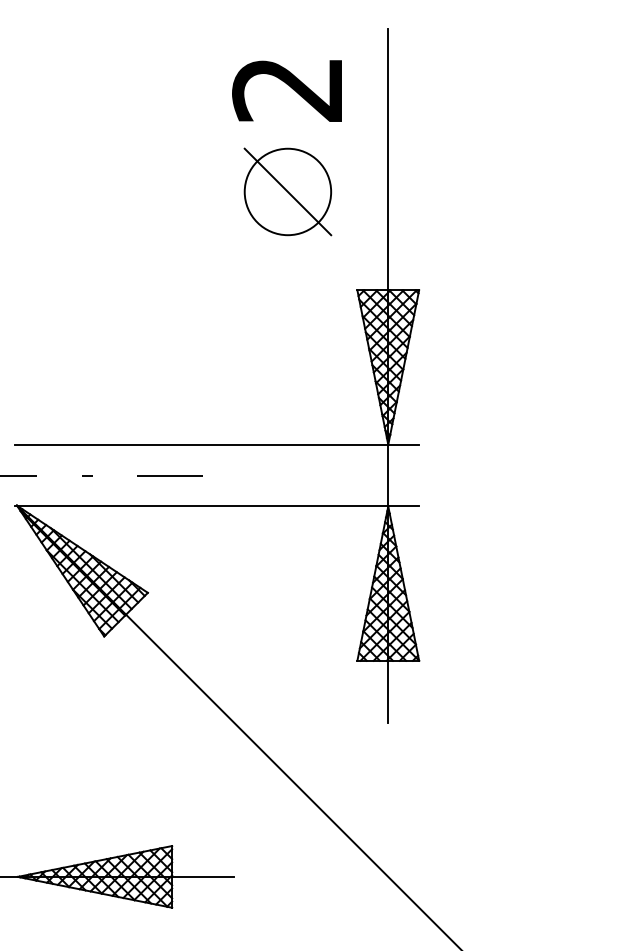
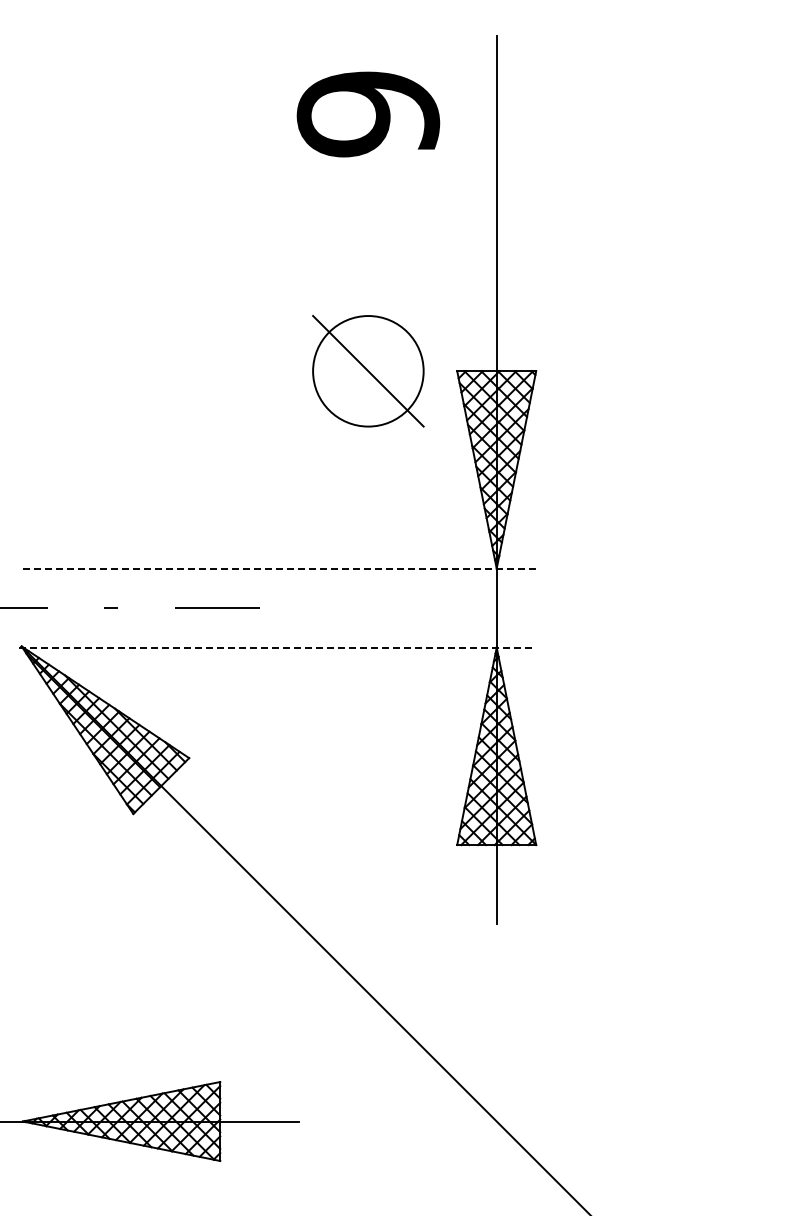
text: (288, 89) -> (368, 114), 2 -> 9
part: (288, 192) -> (368, 371), moved
line: (216, 444) -> (277, 568), solid -> dashed
line: (216, 506) -> (277, 647), solid -> dashed

